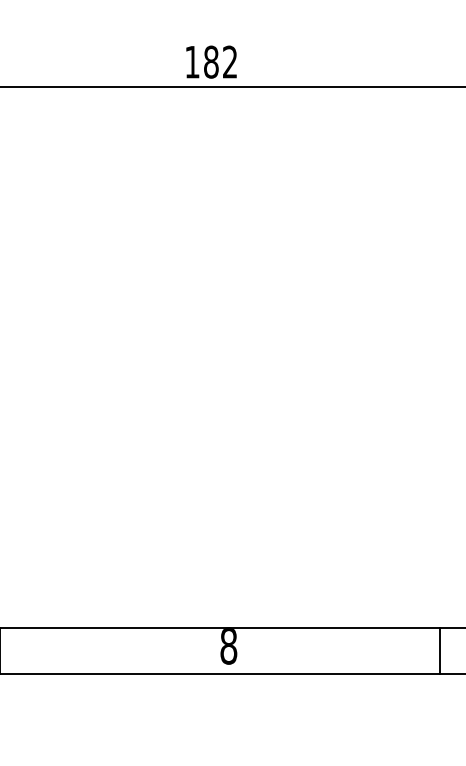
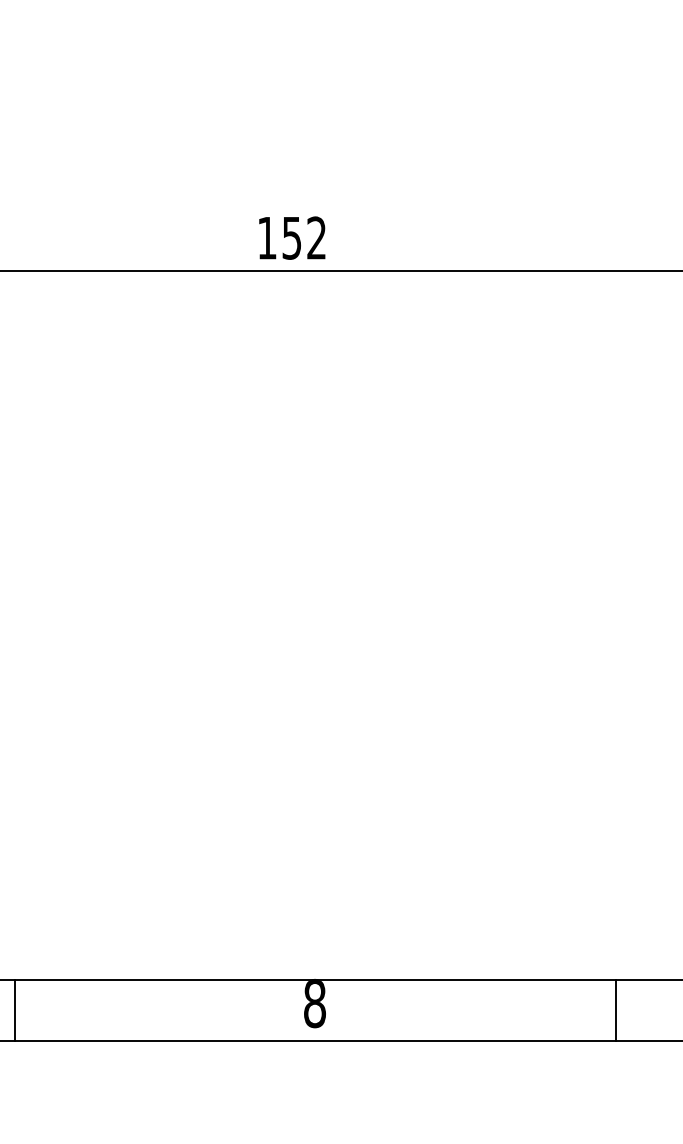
text: (210, 61) -> (291, 237), 182 -> 152
line: (439, 651) -> (615, 1010), moved

